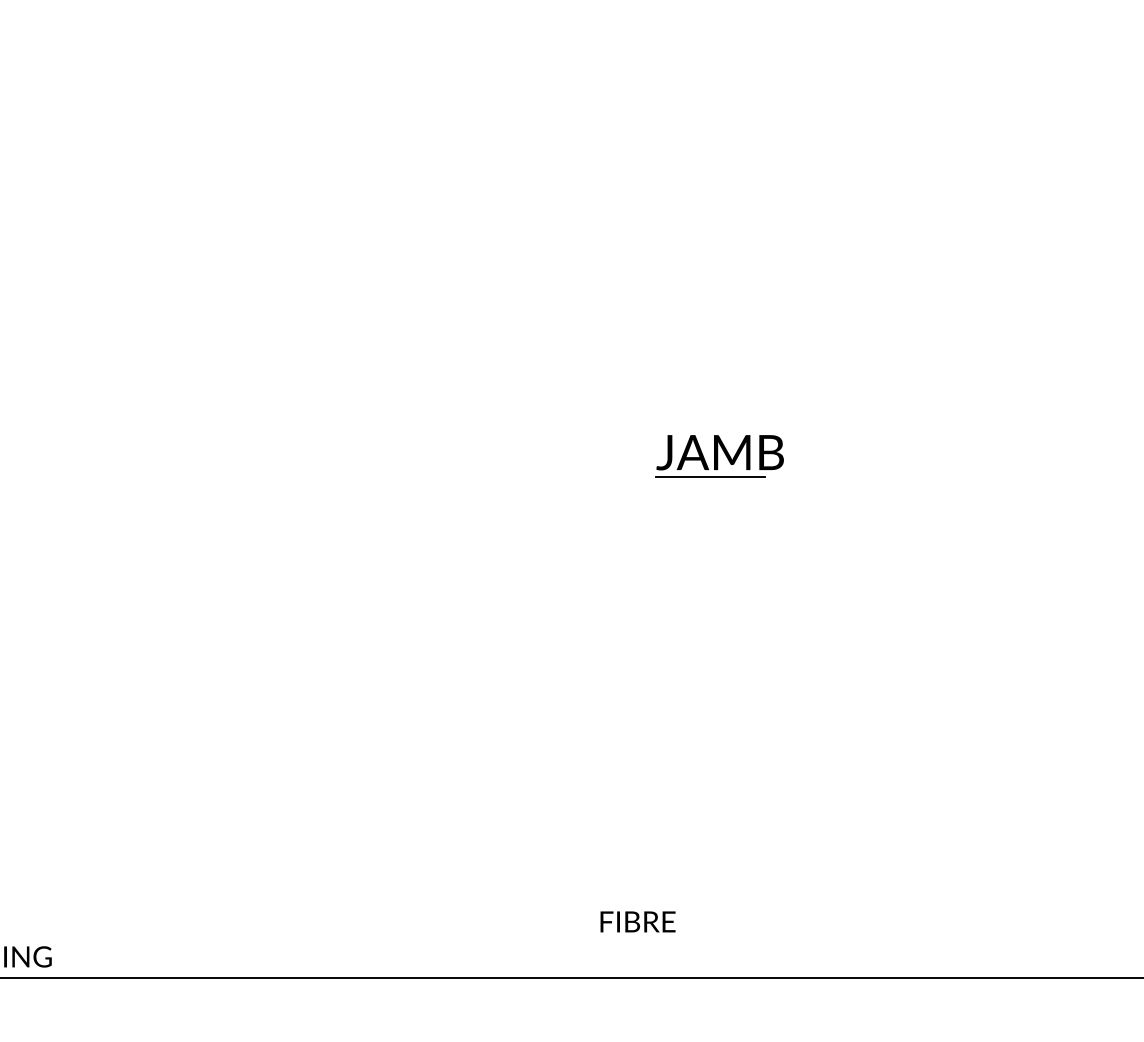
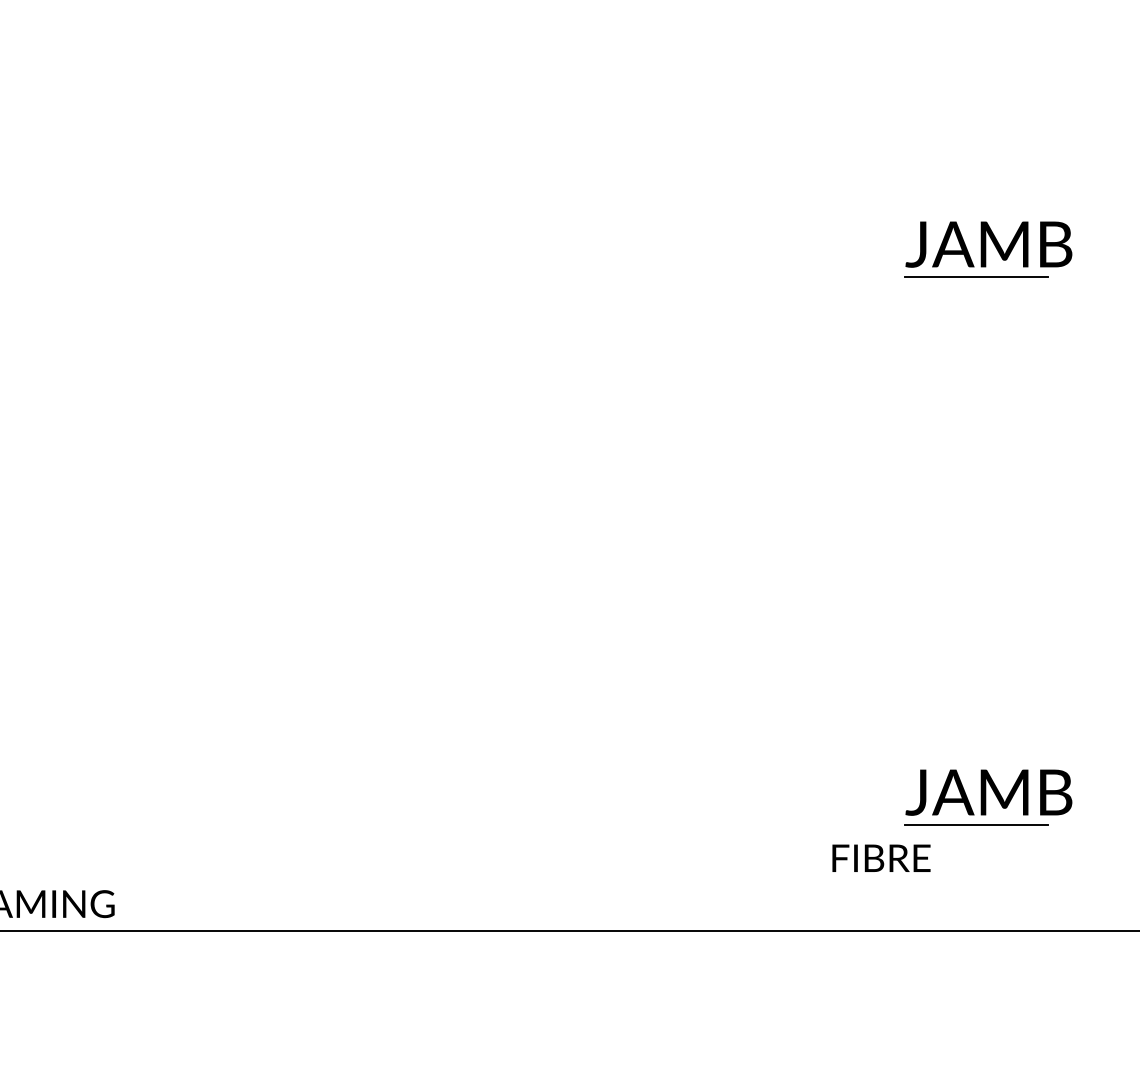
part: (719, 875) -> (988, 797), added

